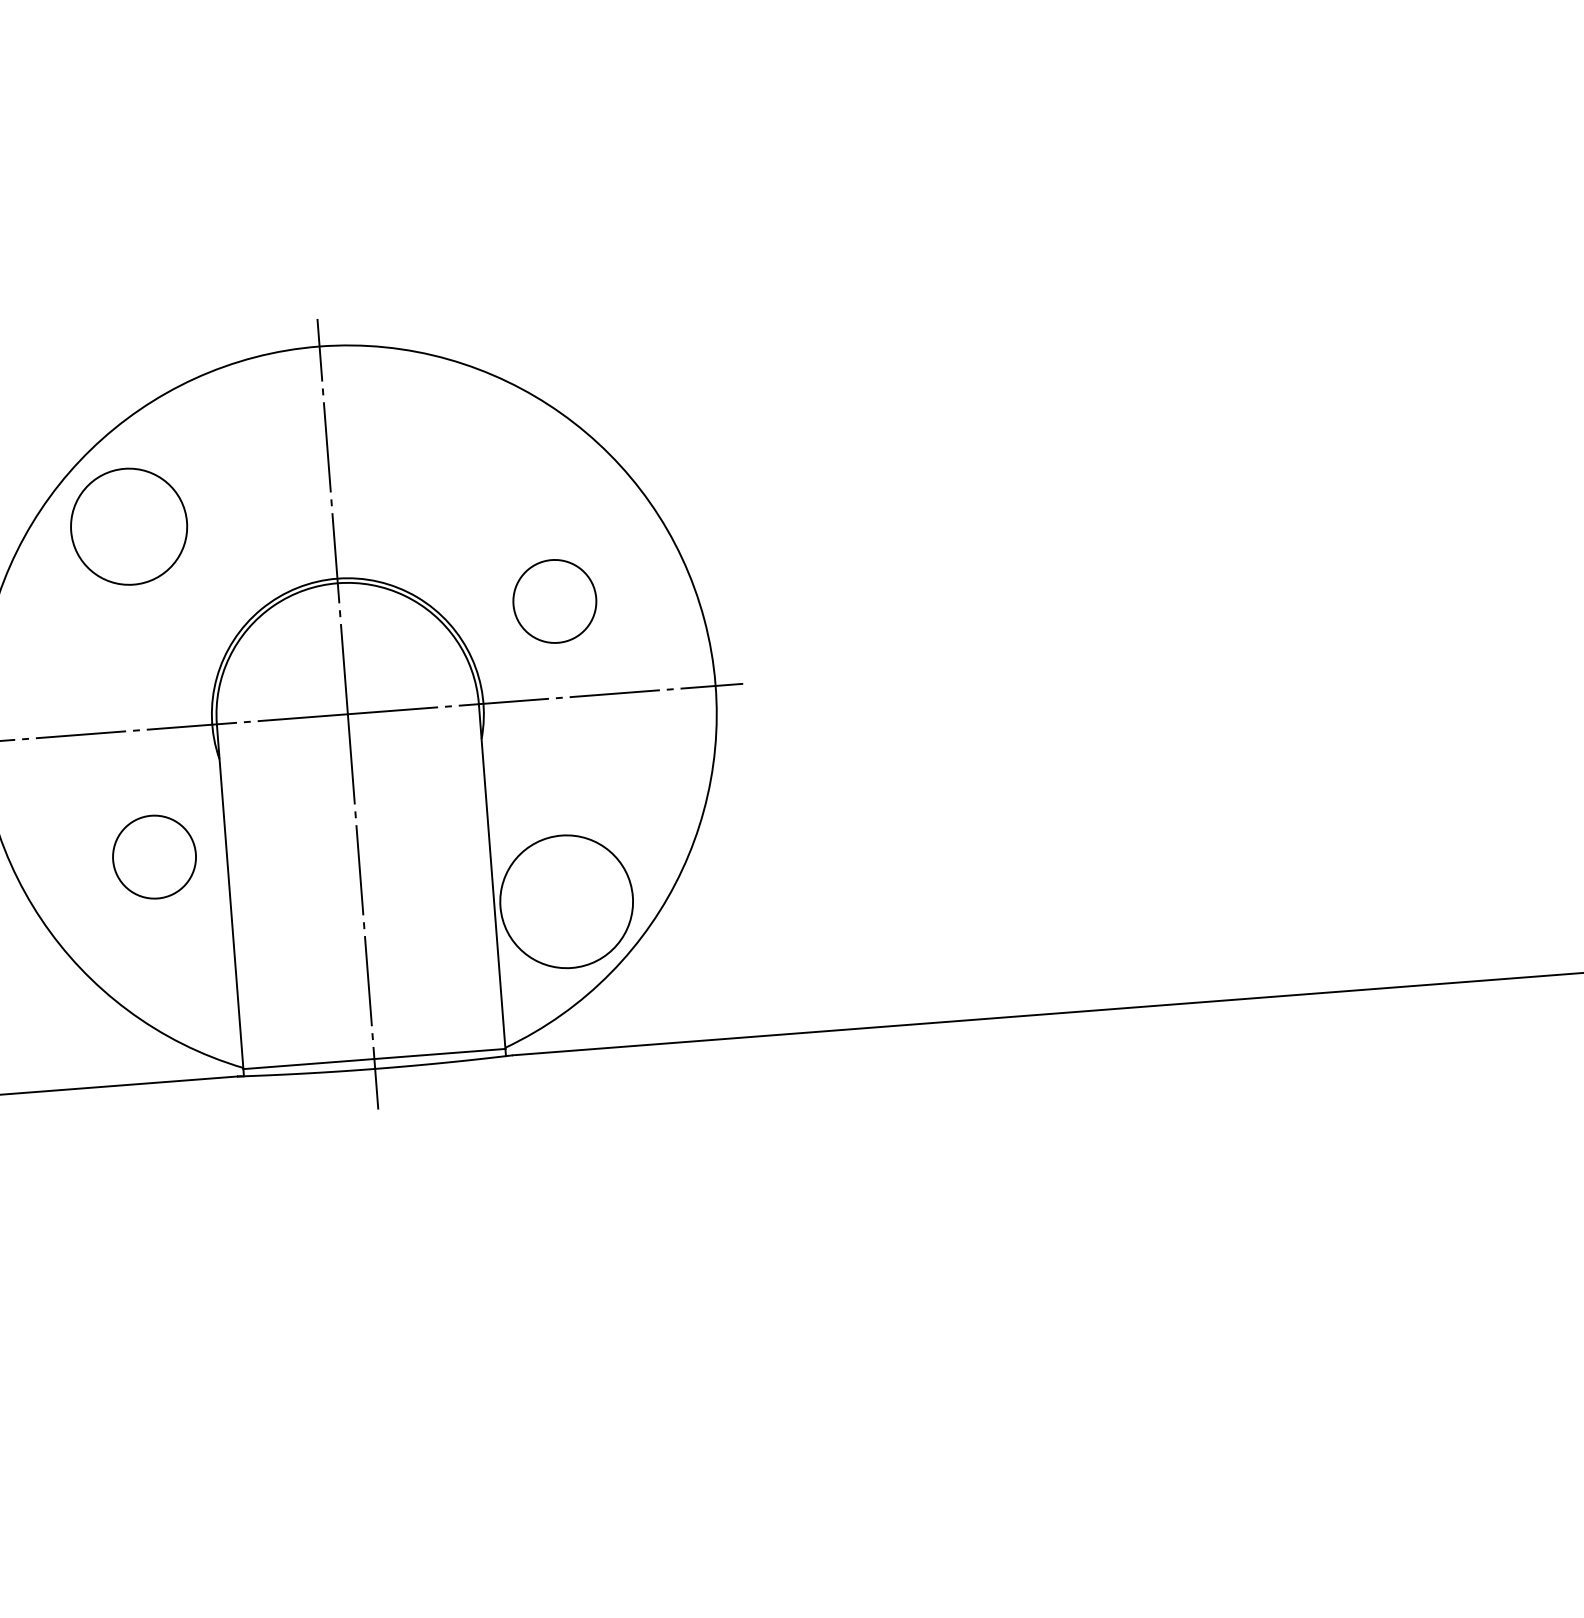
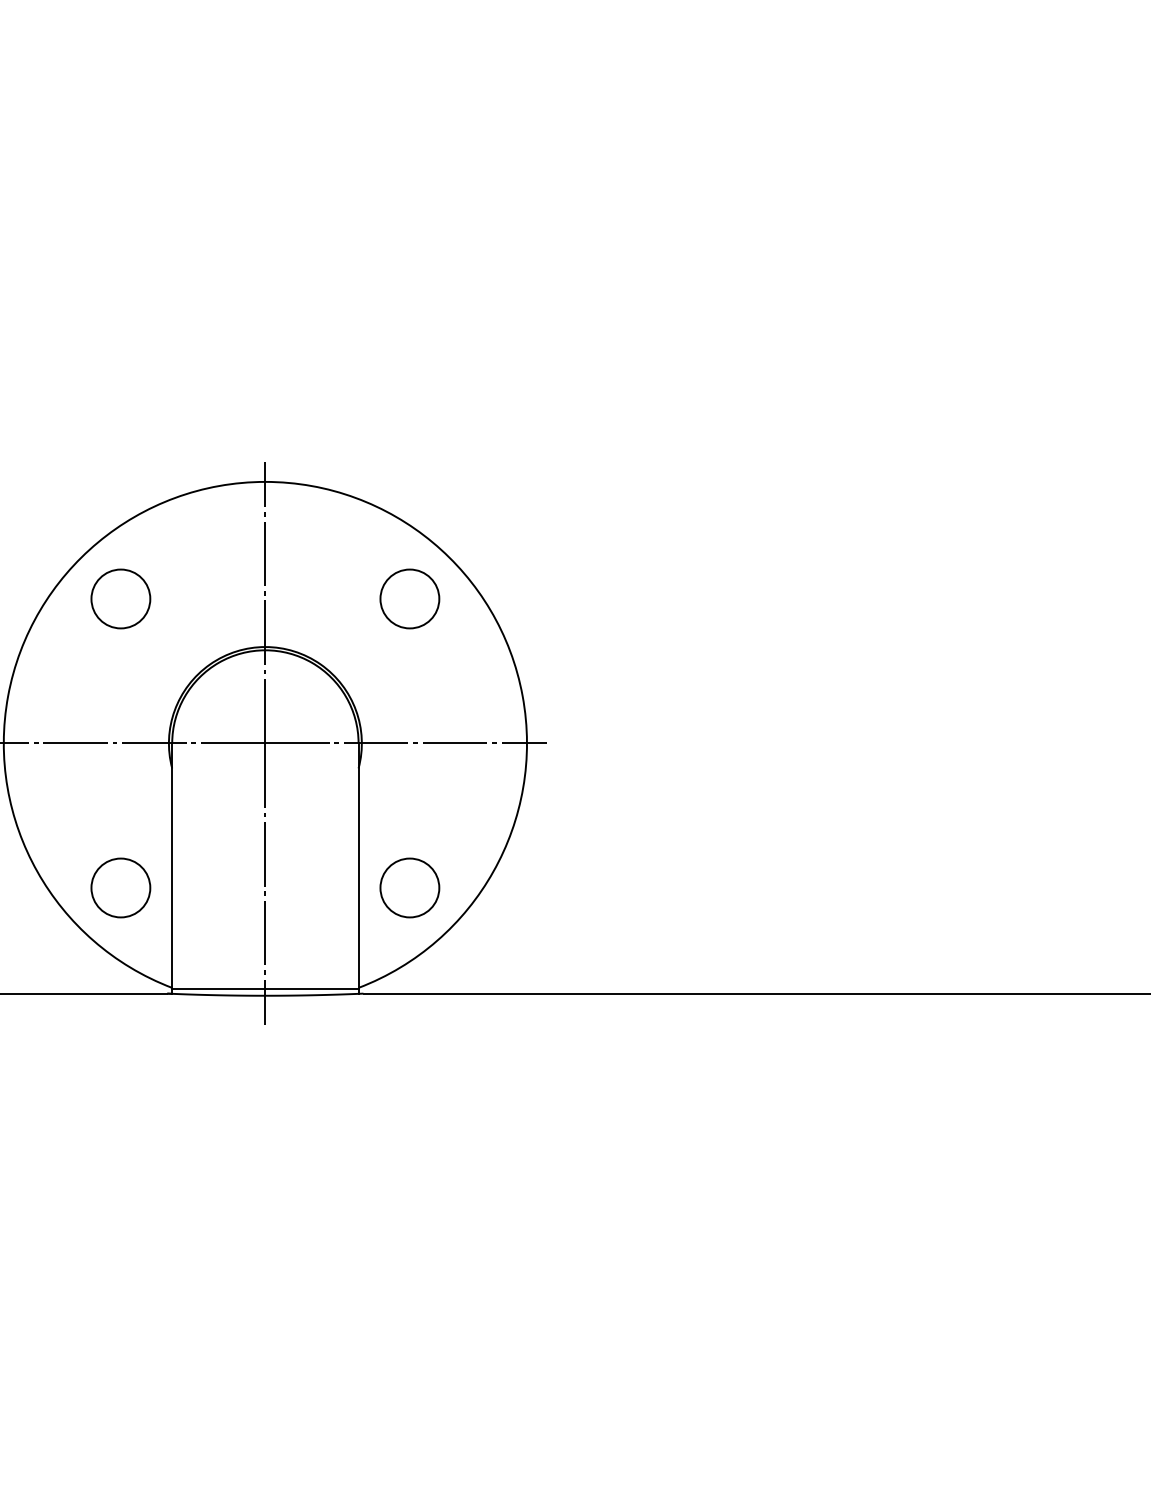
circle: (128, 526) -> (120, 598), size x0.71
circle: (554, 600) -> (409, 598), moved
circle: (153, 856) -> (120, 887), moved
circle: (566, 901) -> (409, 887), size x0.62

